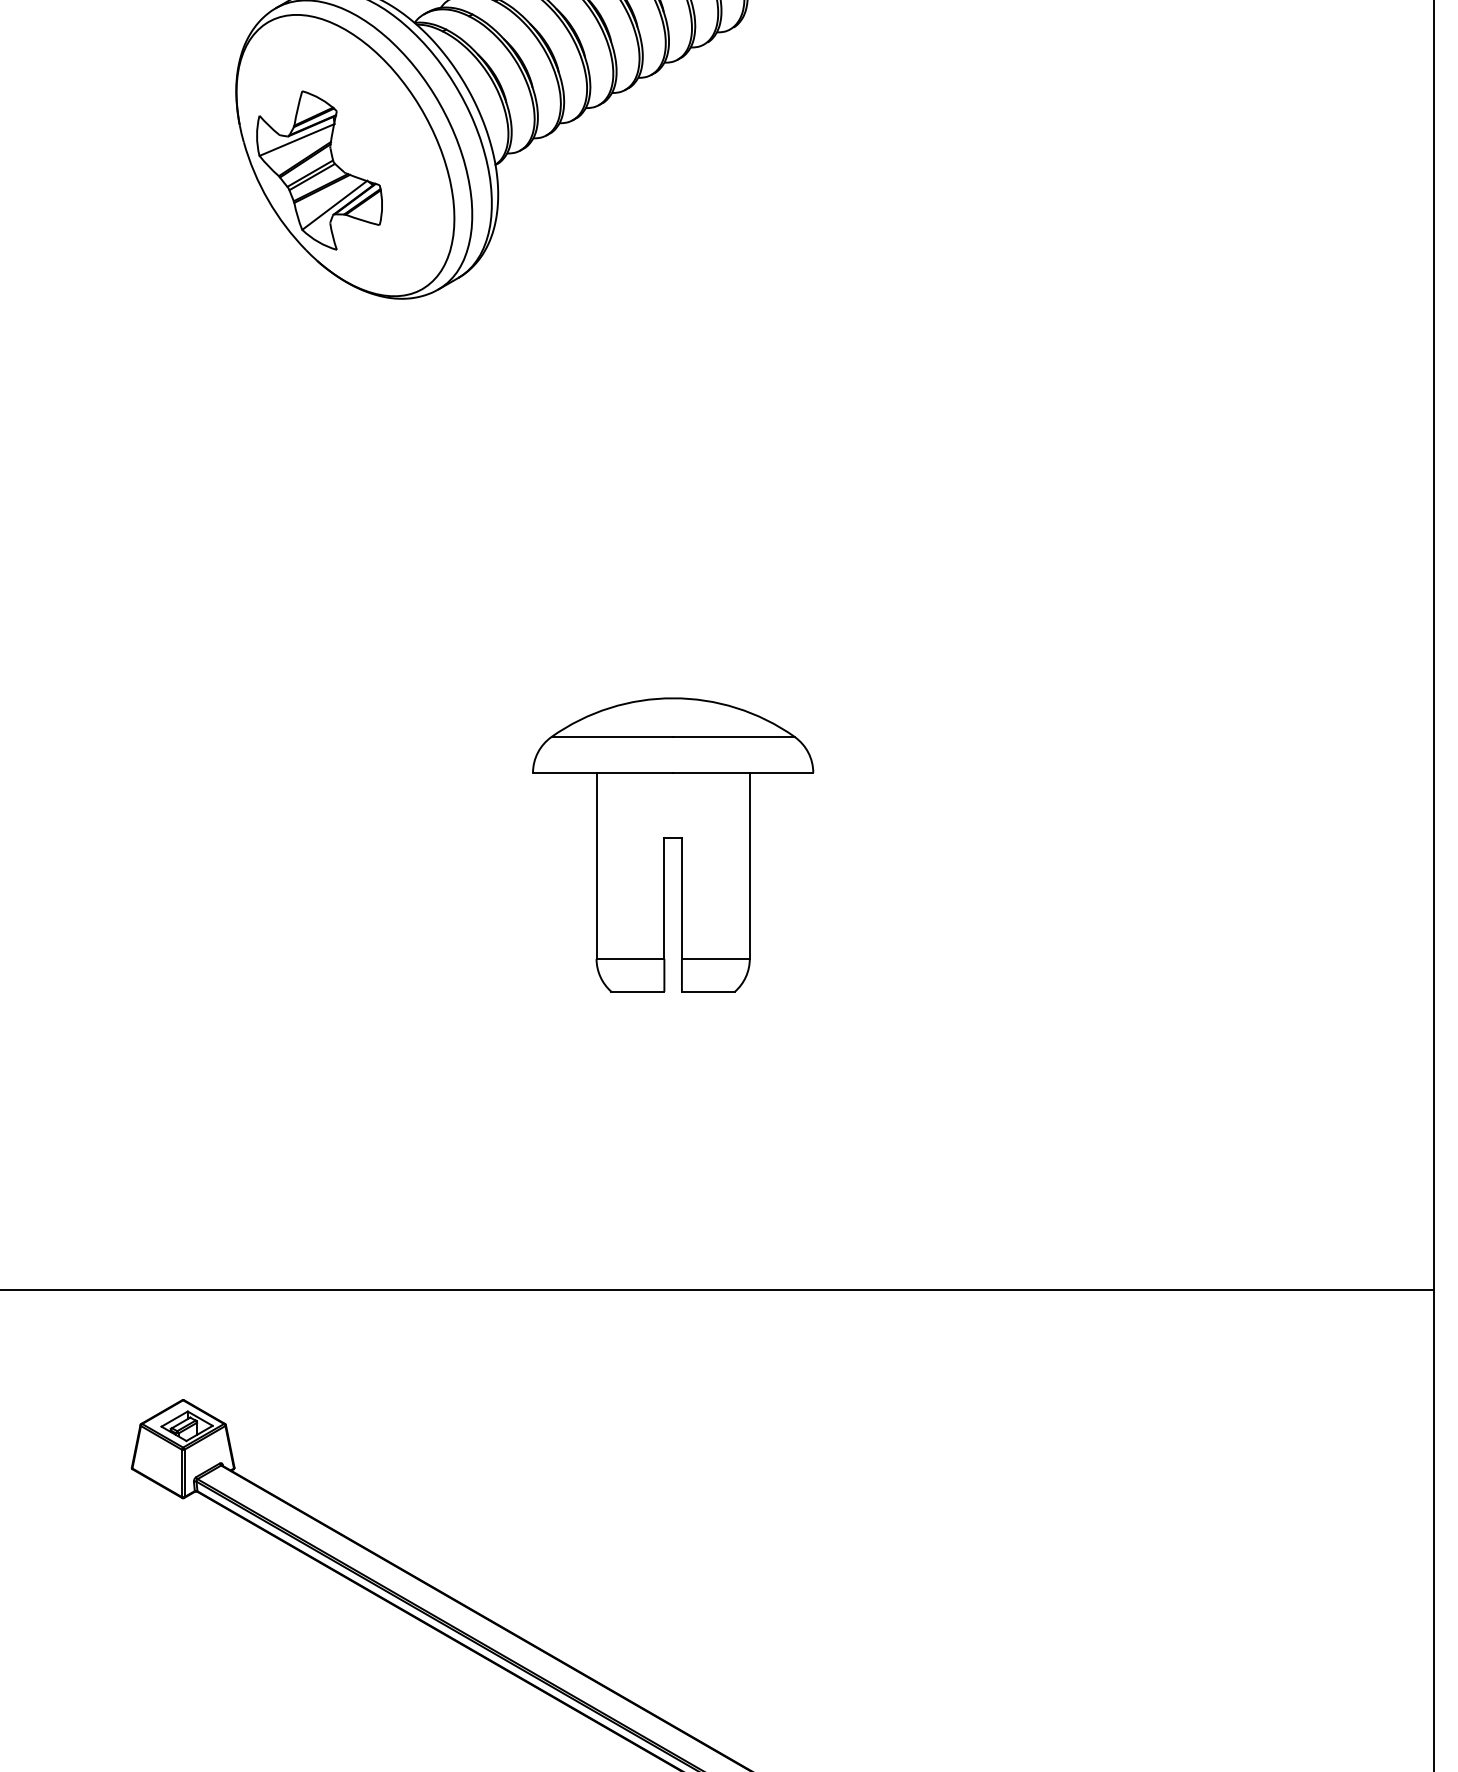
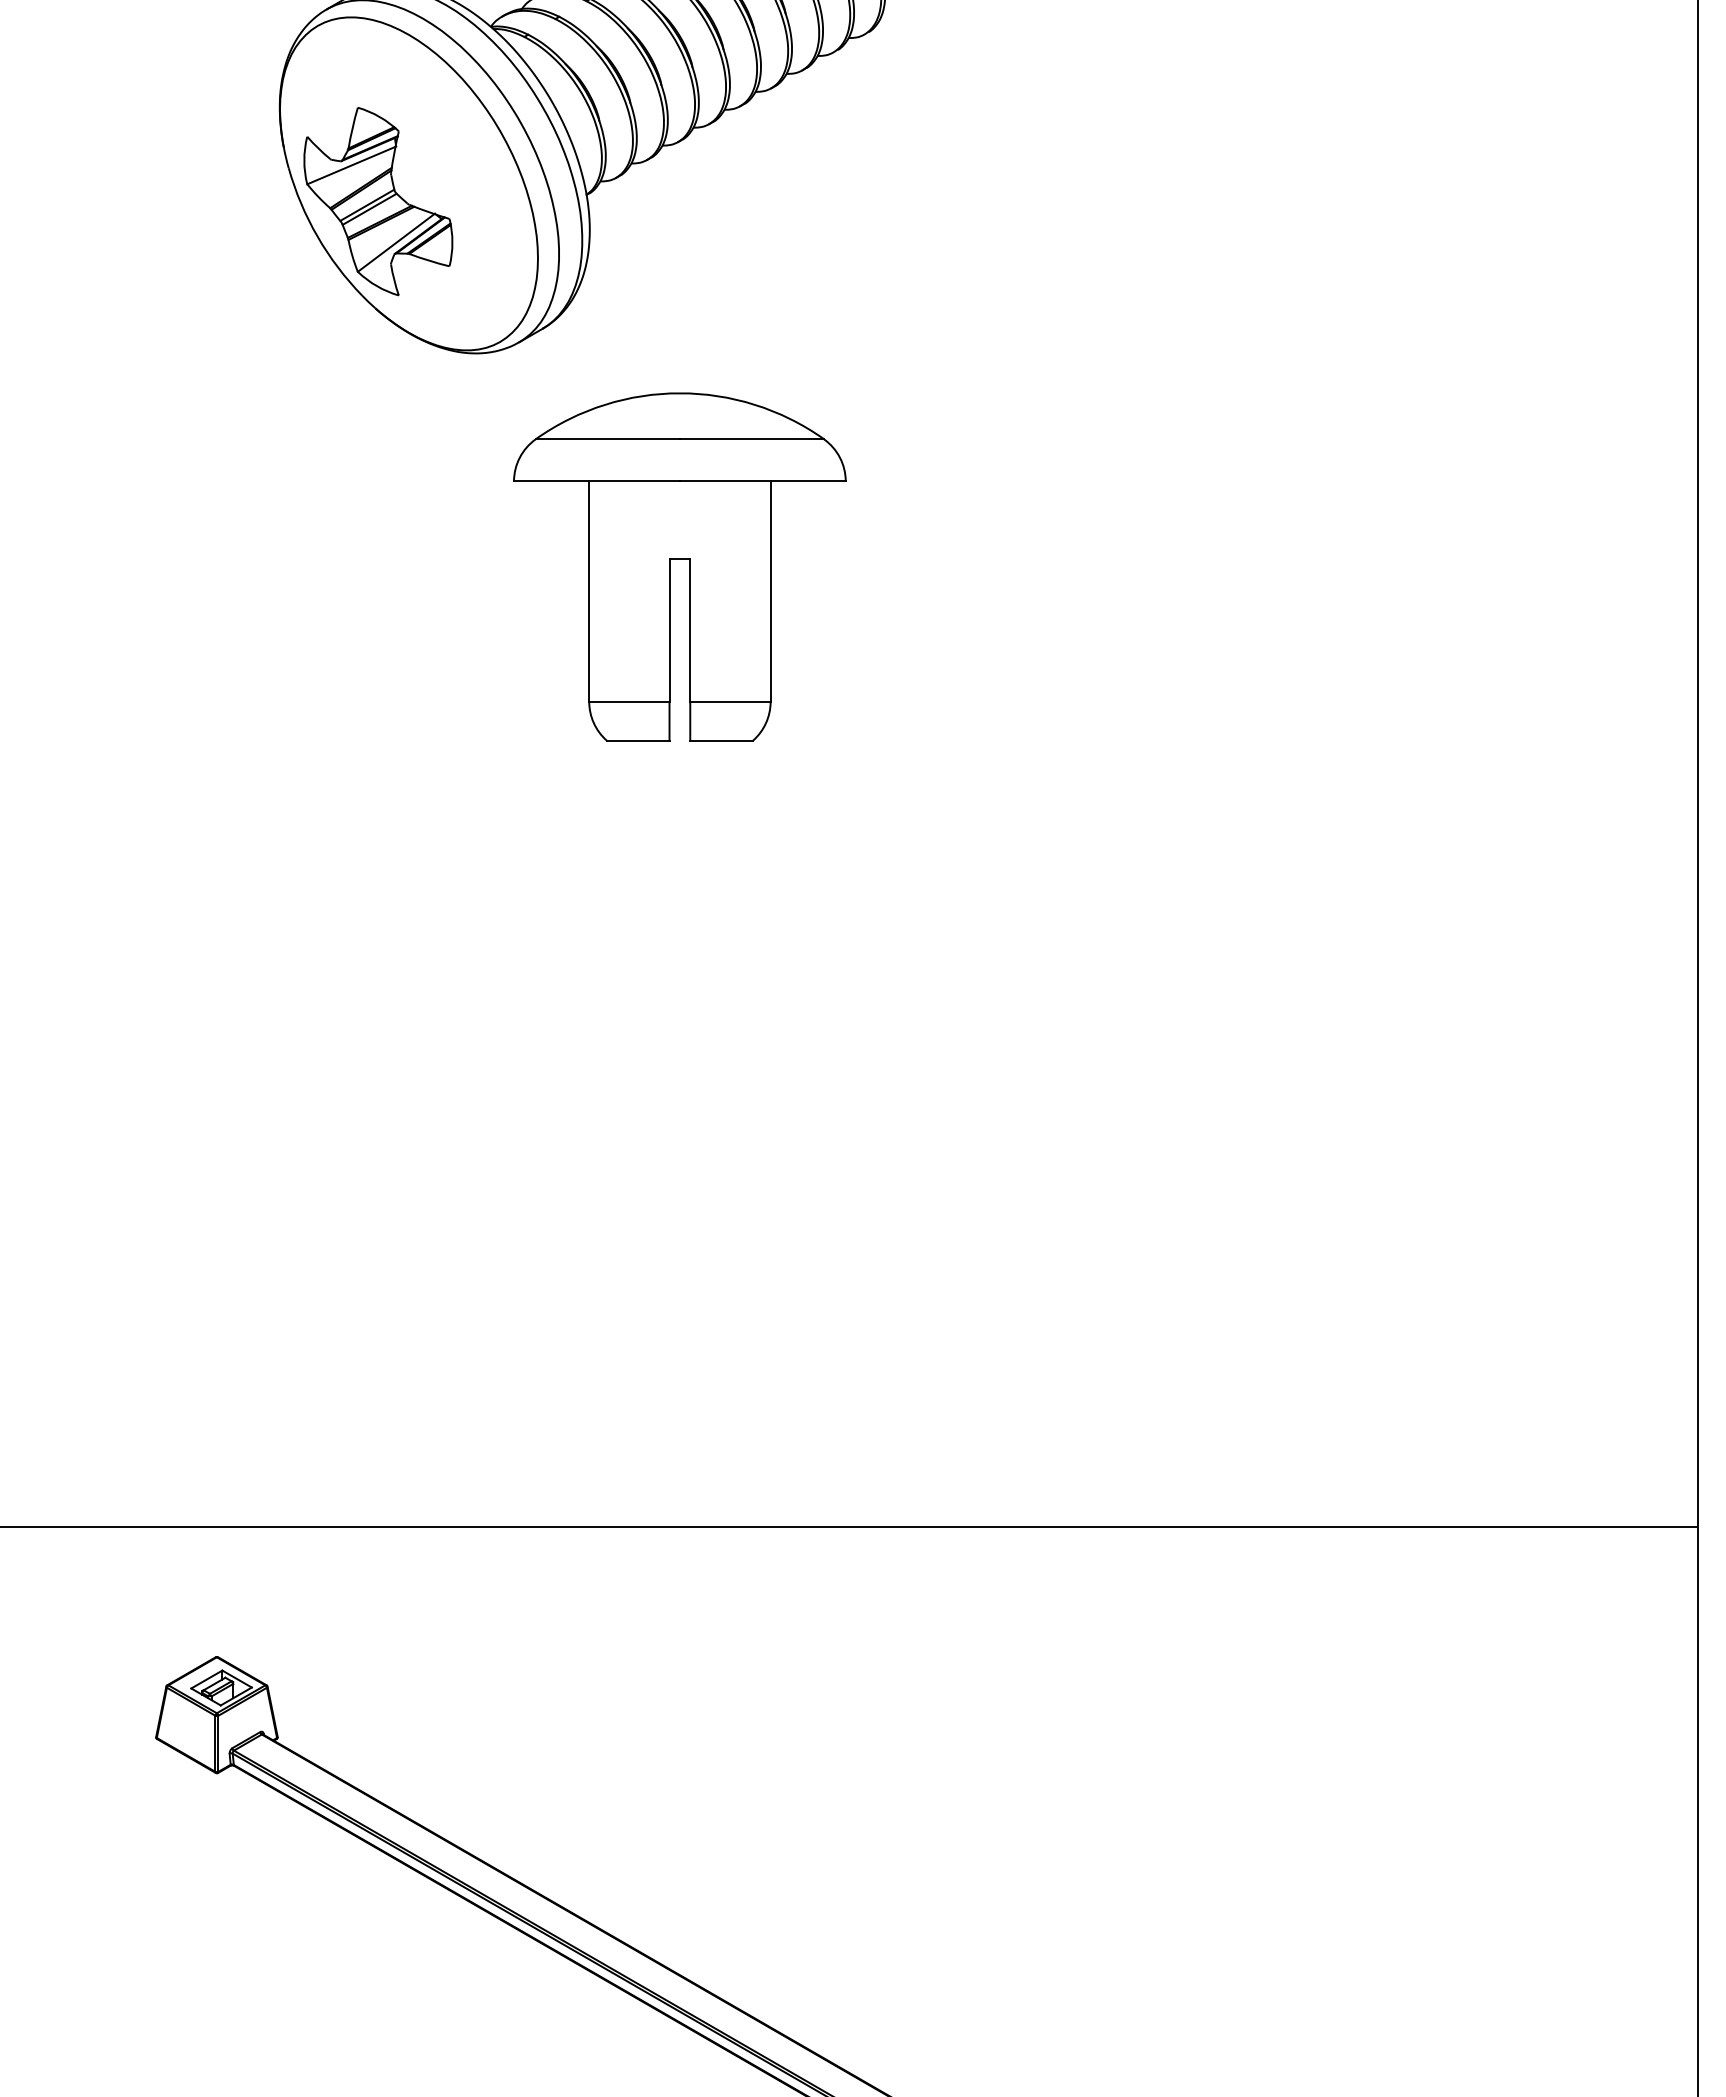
part: (672, 838) -> (679, 559), moved

